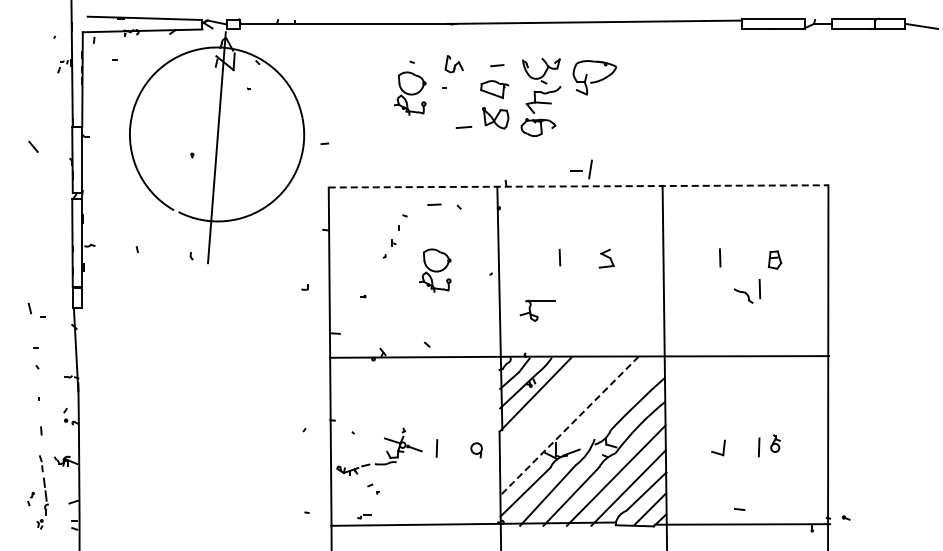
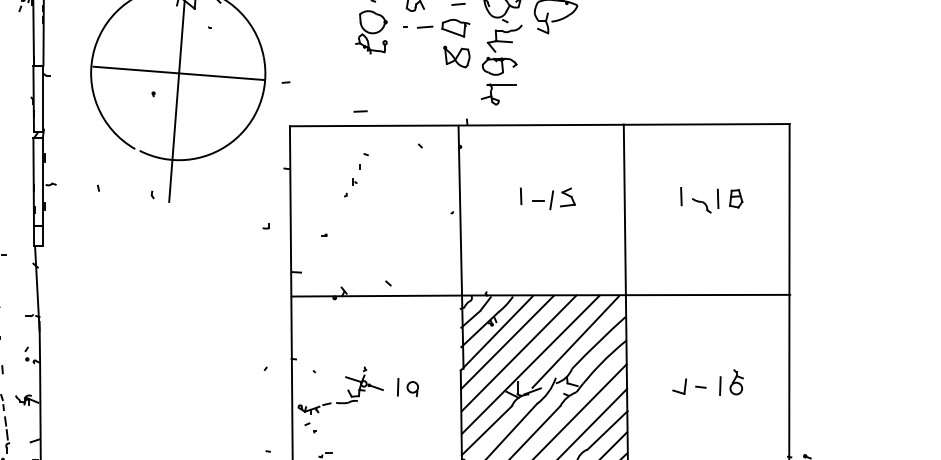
line: (463, 127) -> (424, 27), moved
line: (217, 134) -> (178, 73), added
part: (581, 169) -> (542, 200), moved
line: (578, 186) -> (539, 125), dashed -> solid
line: (434, 204) -> (360, 111), moved
part: (435, 270) -> (396, 209), removed
part: (747, 291) -> (705, 201), moved
part: (537, 310) -> (498, 94), moved
line: (546, 403) -> (507, 342), added
line: (614, 403) -> (575, 342), added
line: (557, 414) -> (518, 353), added
line: (569, 425) -> (530, 364), dashed -> solid
part: (775, 443) -> (736, 382), size x1.43
part: (476, 450) -> (412, 389), moved
part: (373, 488) -> (310, 427), moved
line: (739, 509) -> (700, 387), moved

